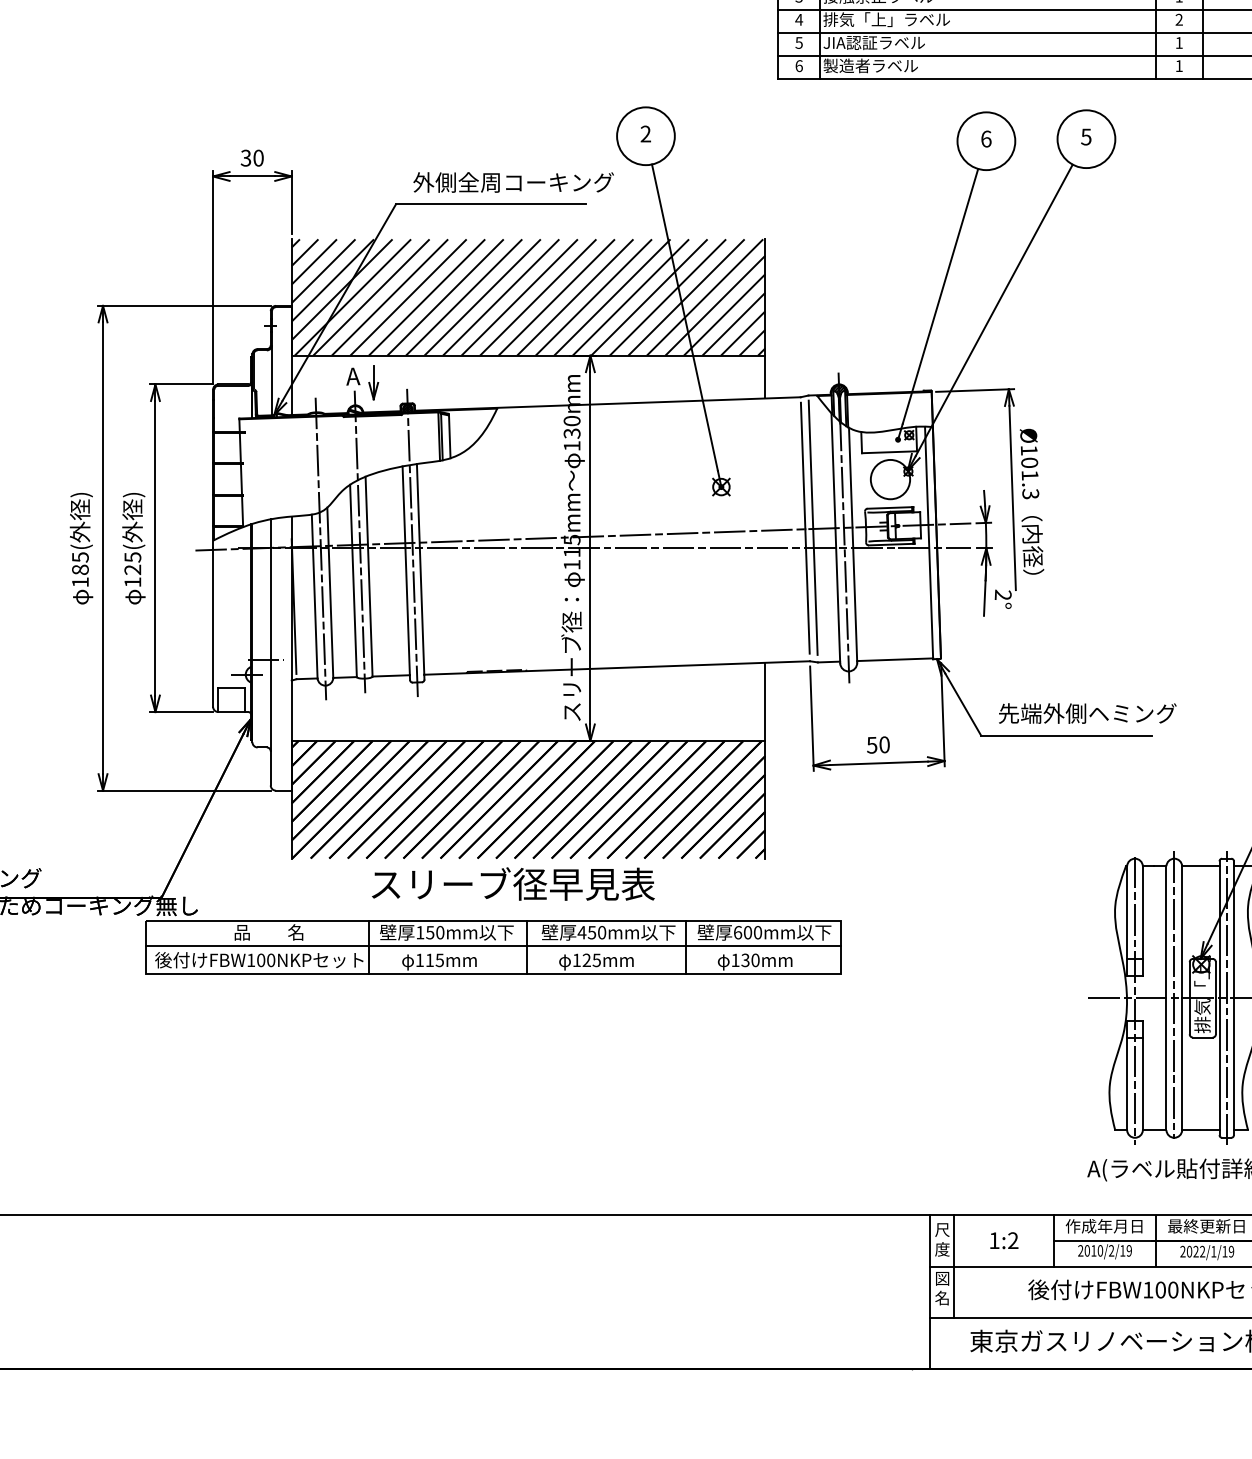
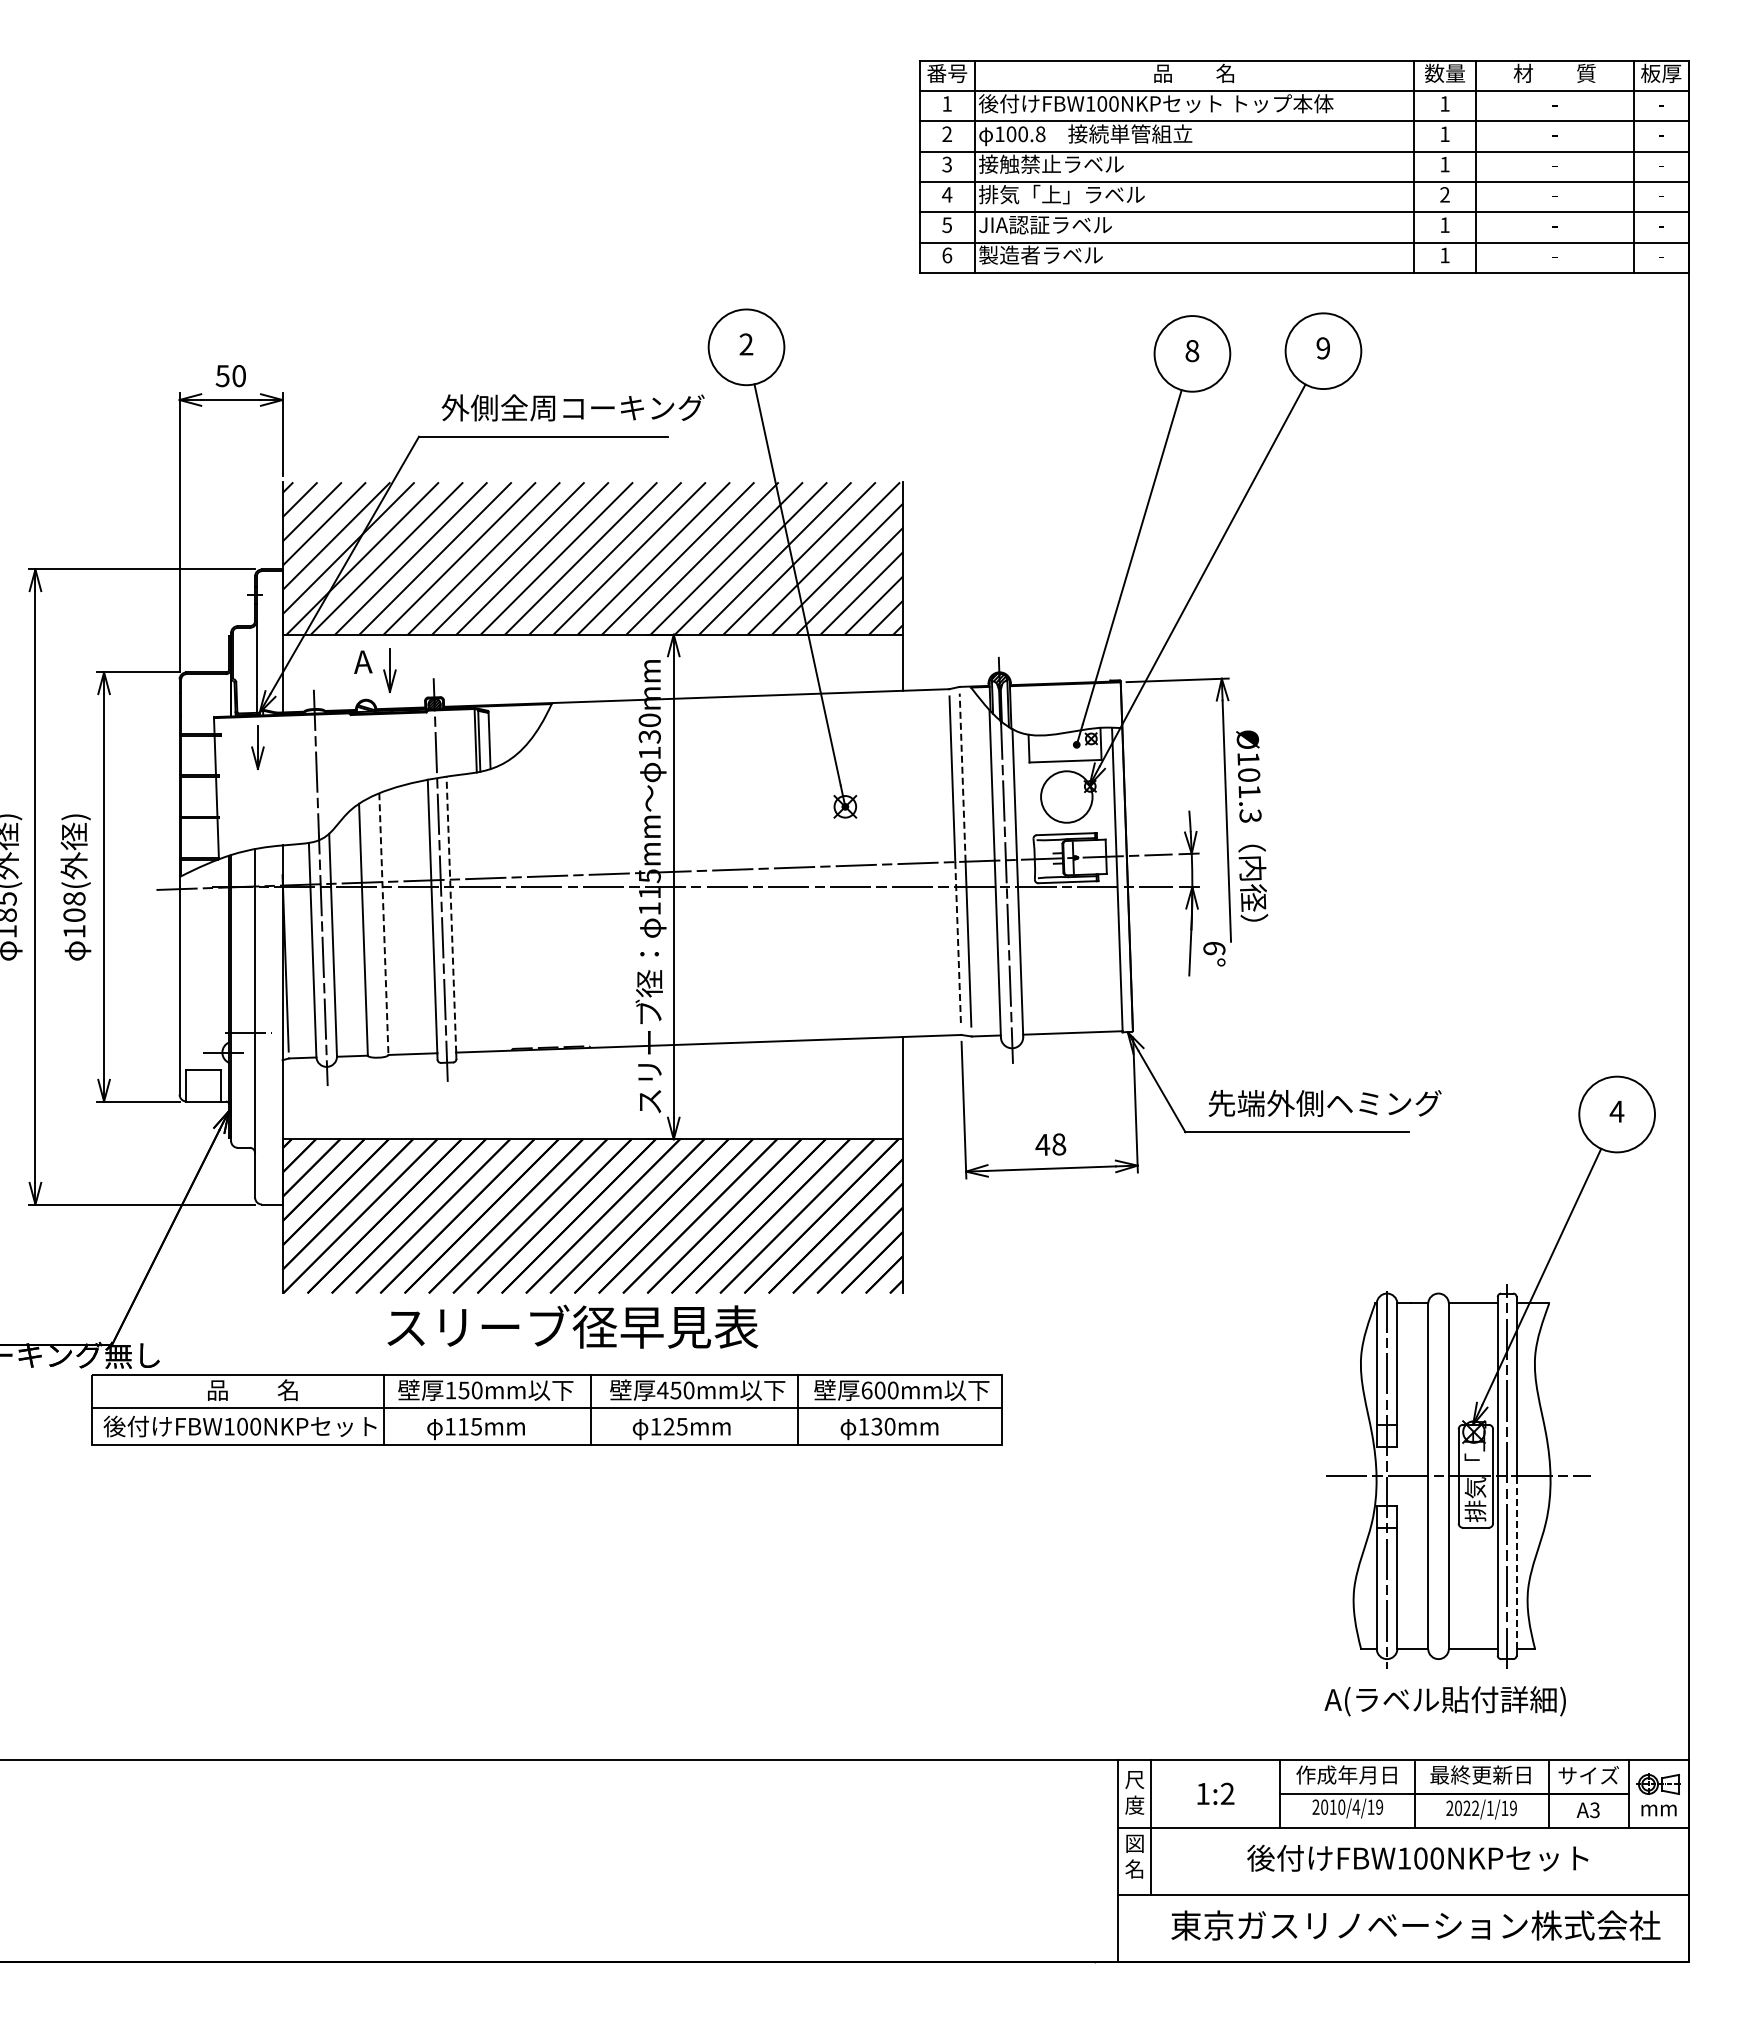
text: (1085, 137) -> (1322, 348), 5 -> 9
text: (986, 139) -> (1192, 351), 6 -> 8
text: (245, 157) -> (222, 375), 30 -> 50
part: (272, 441) -> (257, 747), added
line: (810, 464) -> (962, 777), solid -> dashed
line: (359, 541) -> (371, 878), removed
text: (132, 563) -> (74, 907), 125( -> 108(
line: (420, 569) -> (451, 914), solid -> dashed
line: (368, 576) -> (383, 924), solid -> dashed
line: (807, 591) -> (958, 943), solid -> dashed
text: (1003, 595) -> (1214, 948), 2° -> 6°
text: (878, 744) -> (1050, 1144), 50 -> 48
line: (1174, 995) -> (1438, 1472), removed
line: (1233, 1064) -> (1516, 1562), solid -> dashed
text: (1111, 1250) -> (1356, 1806), 2010/2/19 -> 2010/4/19

